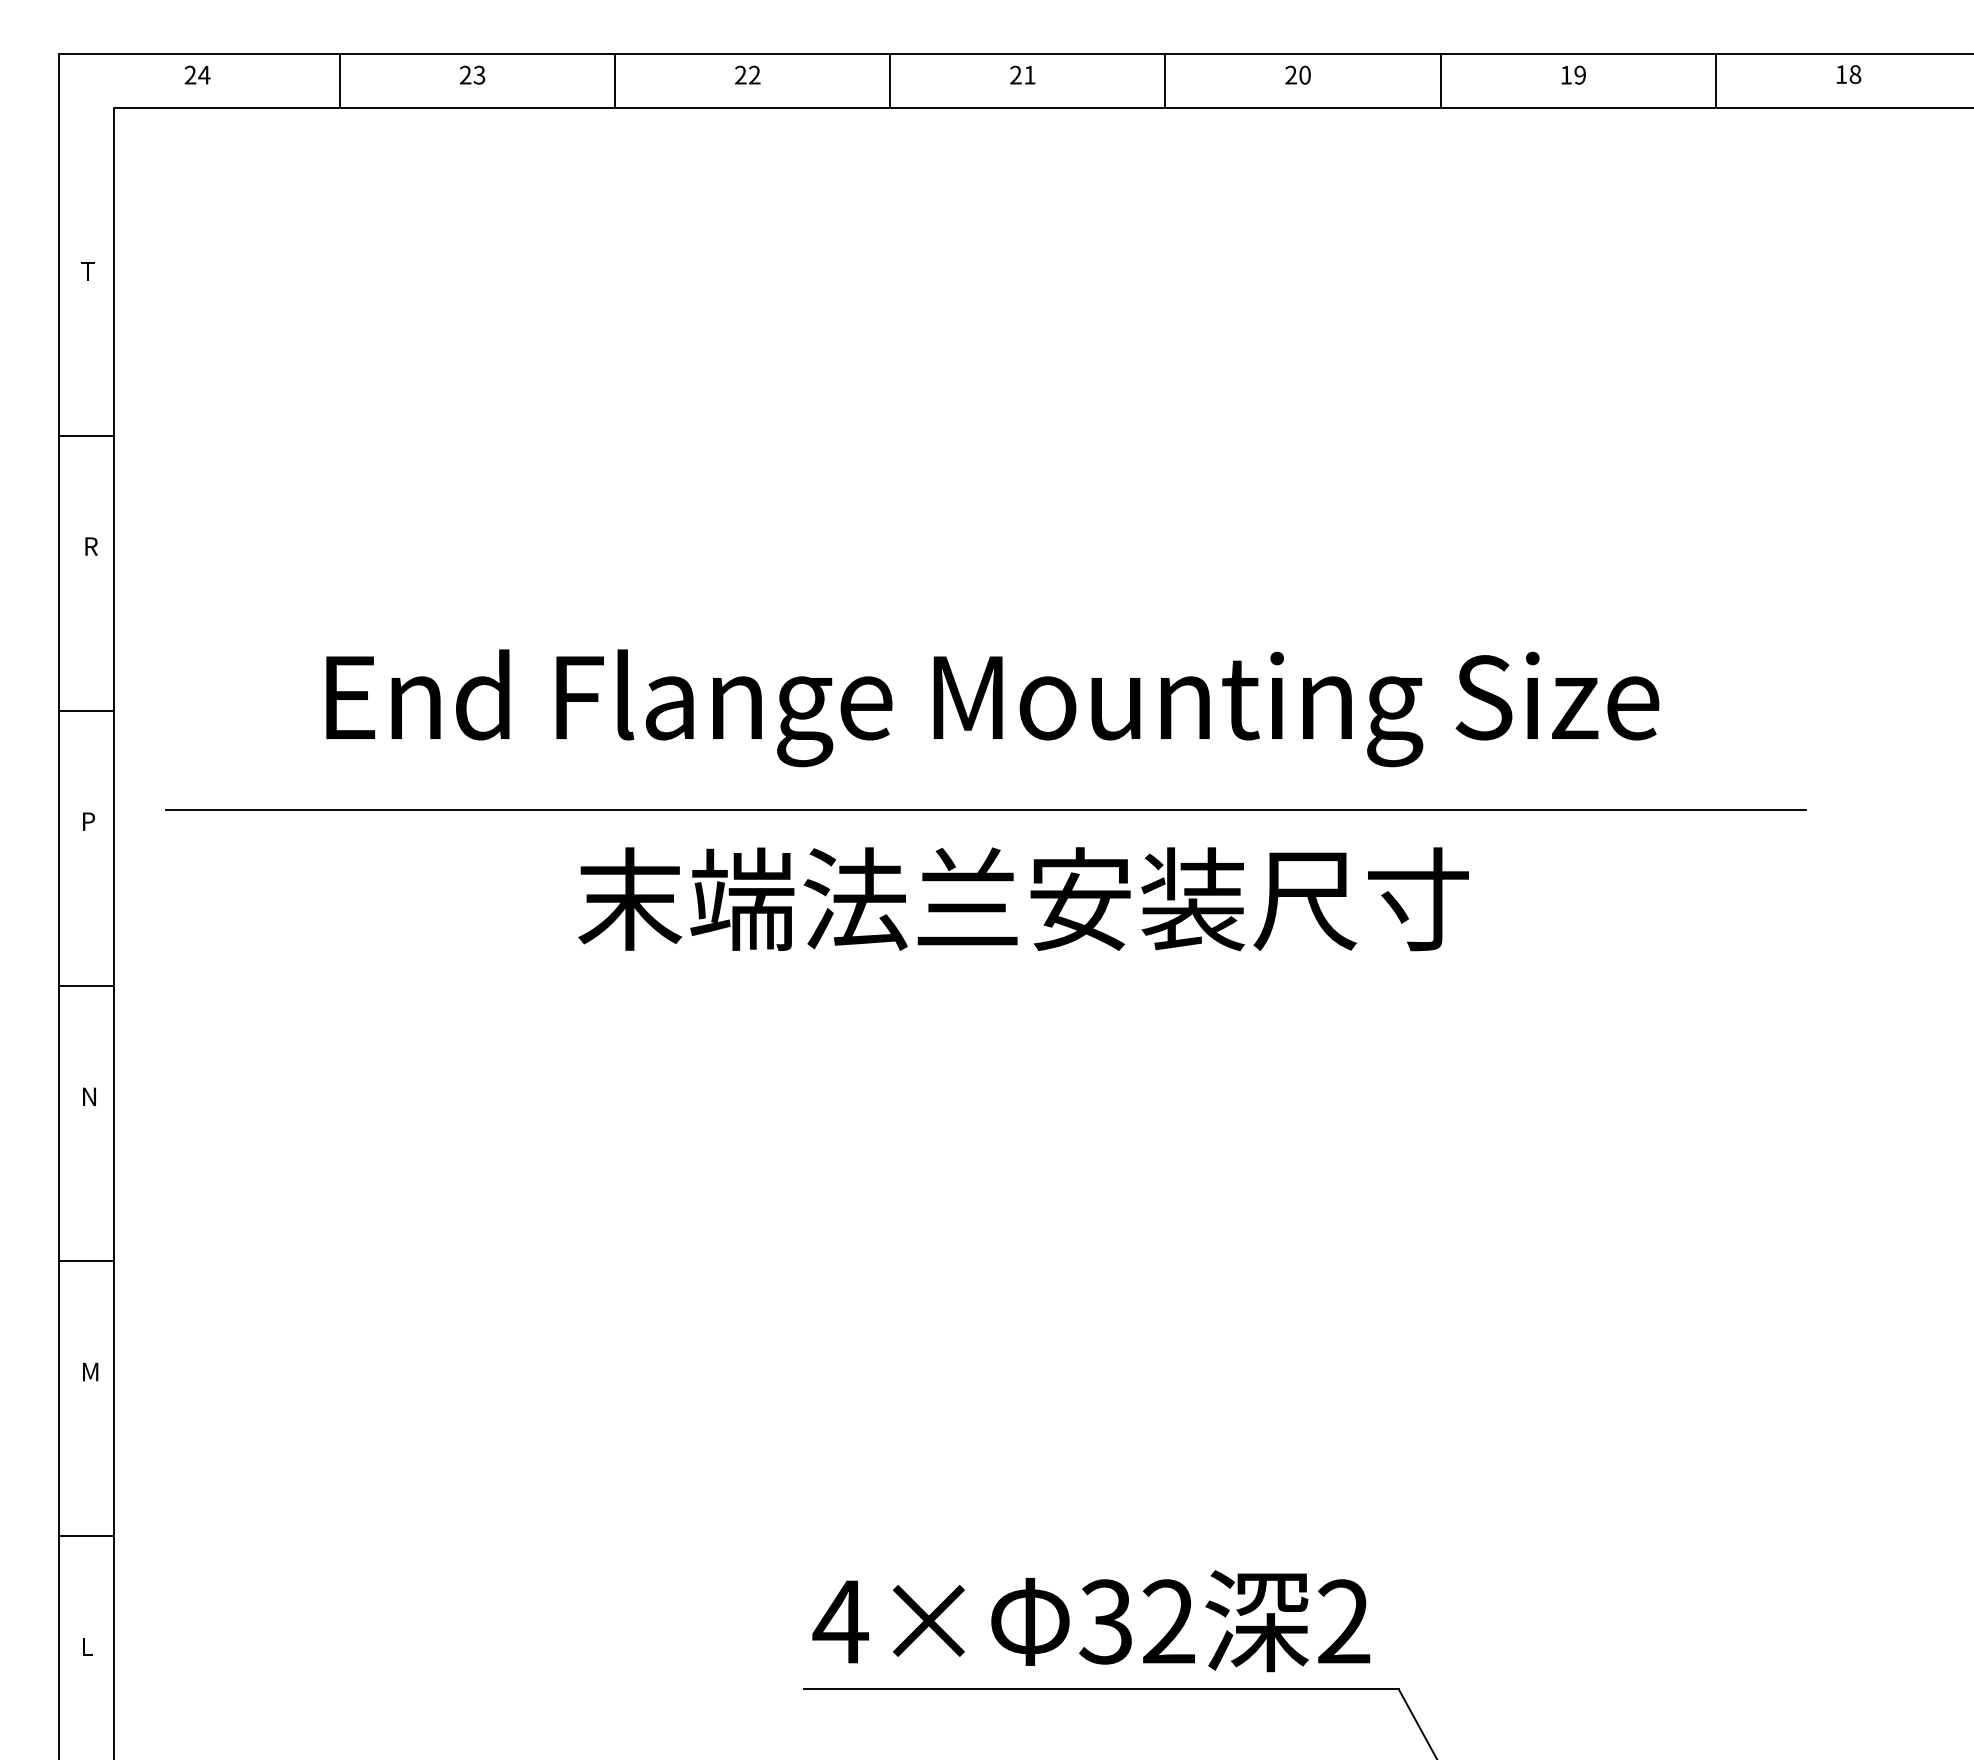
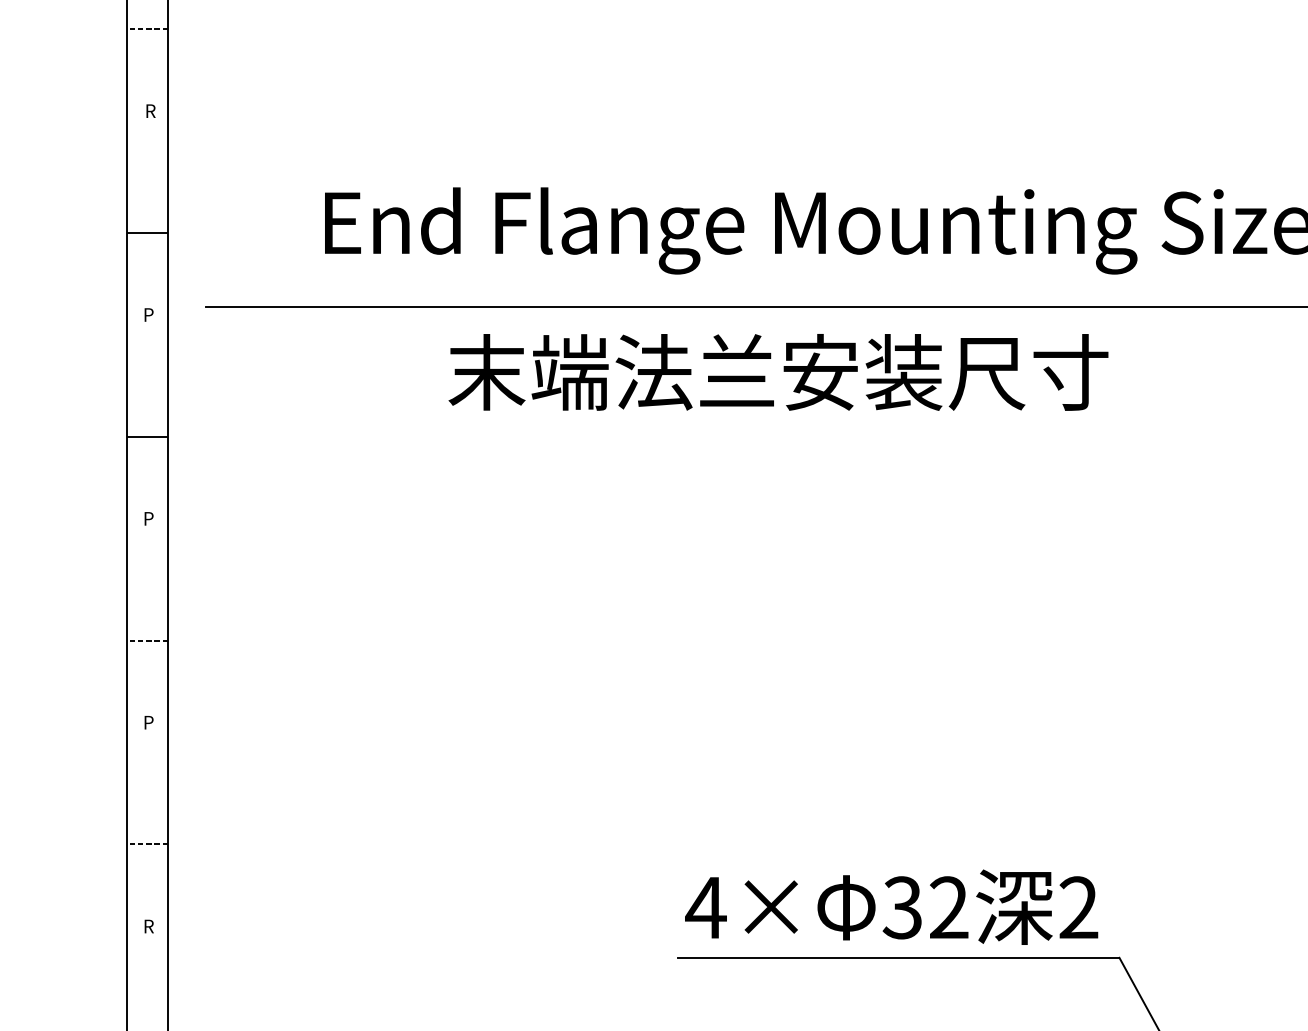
line: (86, 435) -> (147, 28), solid -> dashed
text: (1023, 899) -> (778, 372), moved
text: (90, 1096) -> (150, 518), N -> P
line: (86, 1261) -> (147, 640), solid -> dashed
text: (91, 1371) -> (150, 722), M -> P
line: (86, 1536) -> (147, 844), solid -> dashed
text: (89, 1647) -> (149, 926), L -> R

